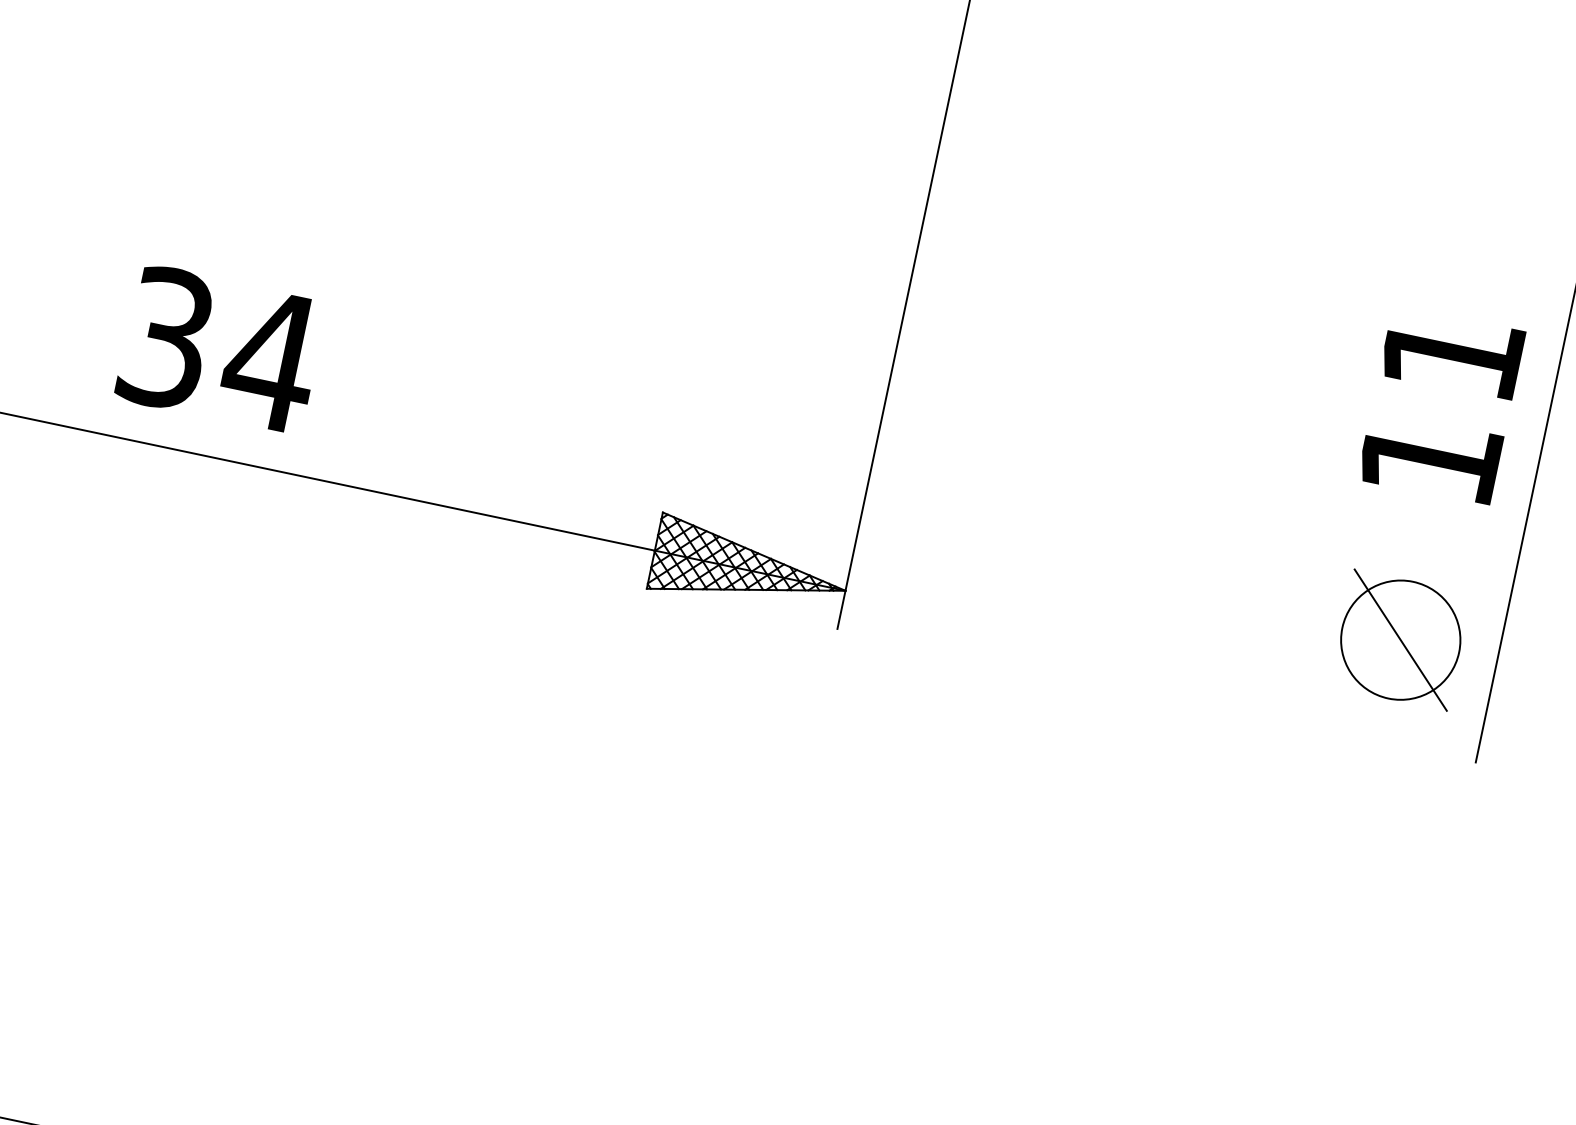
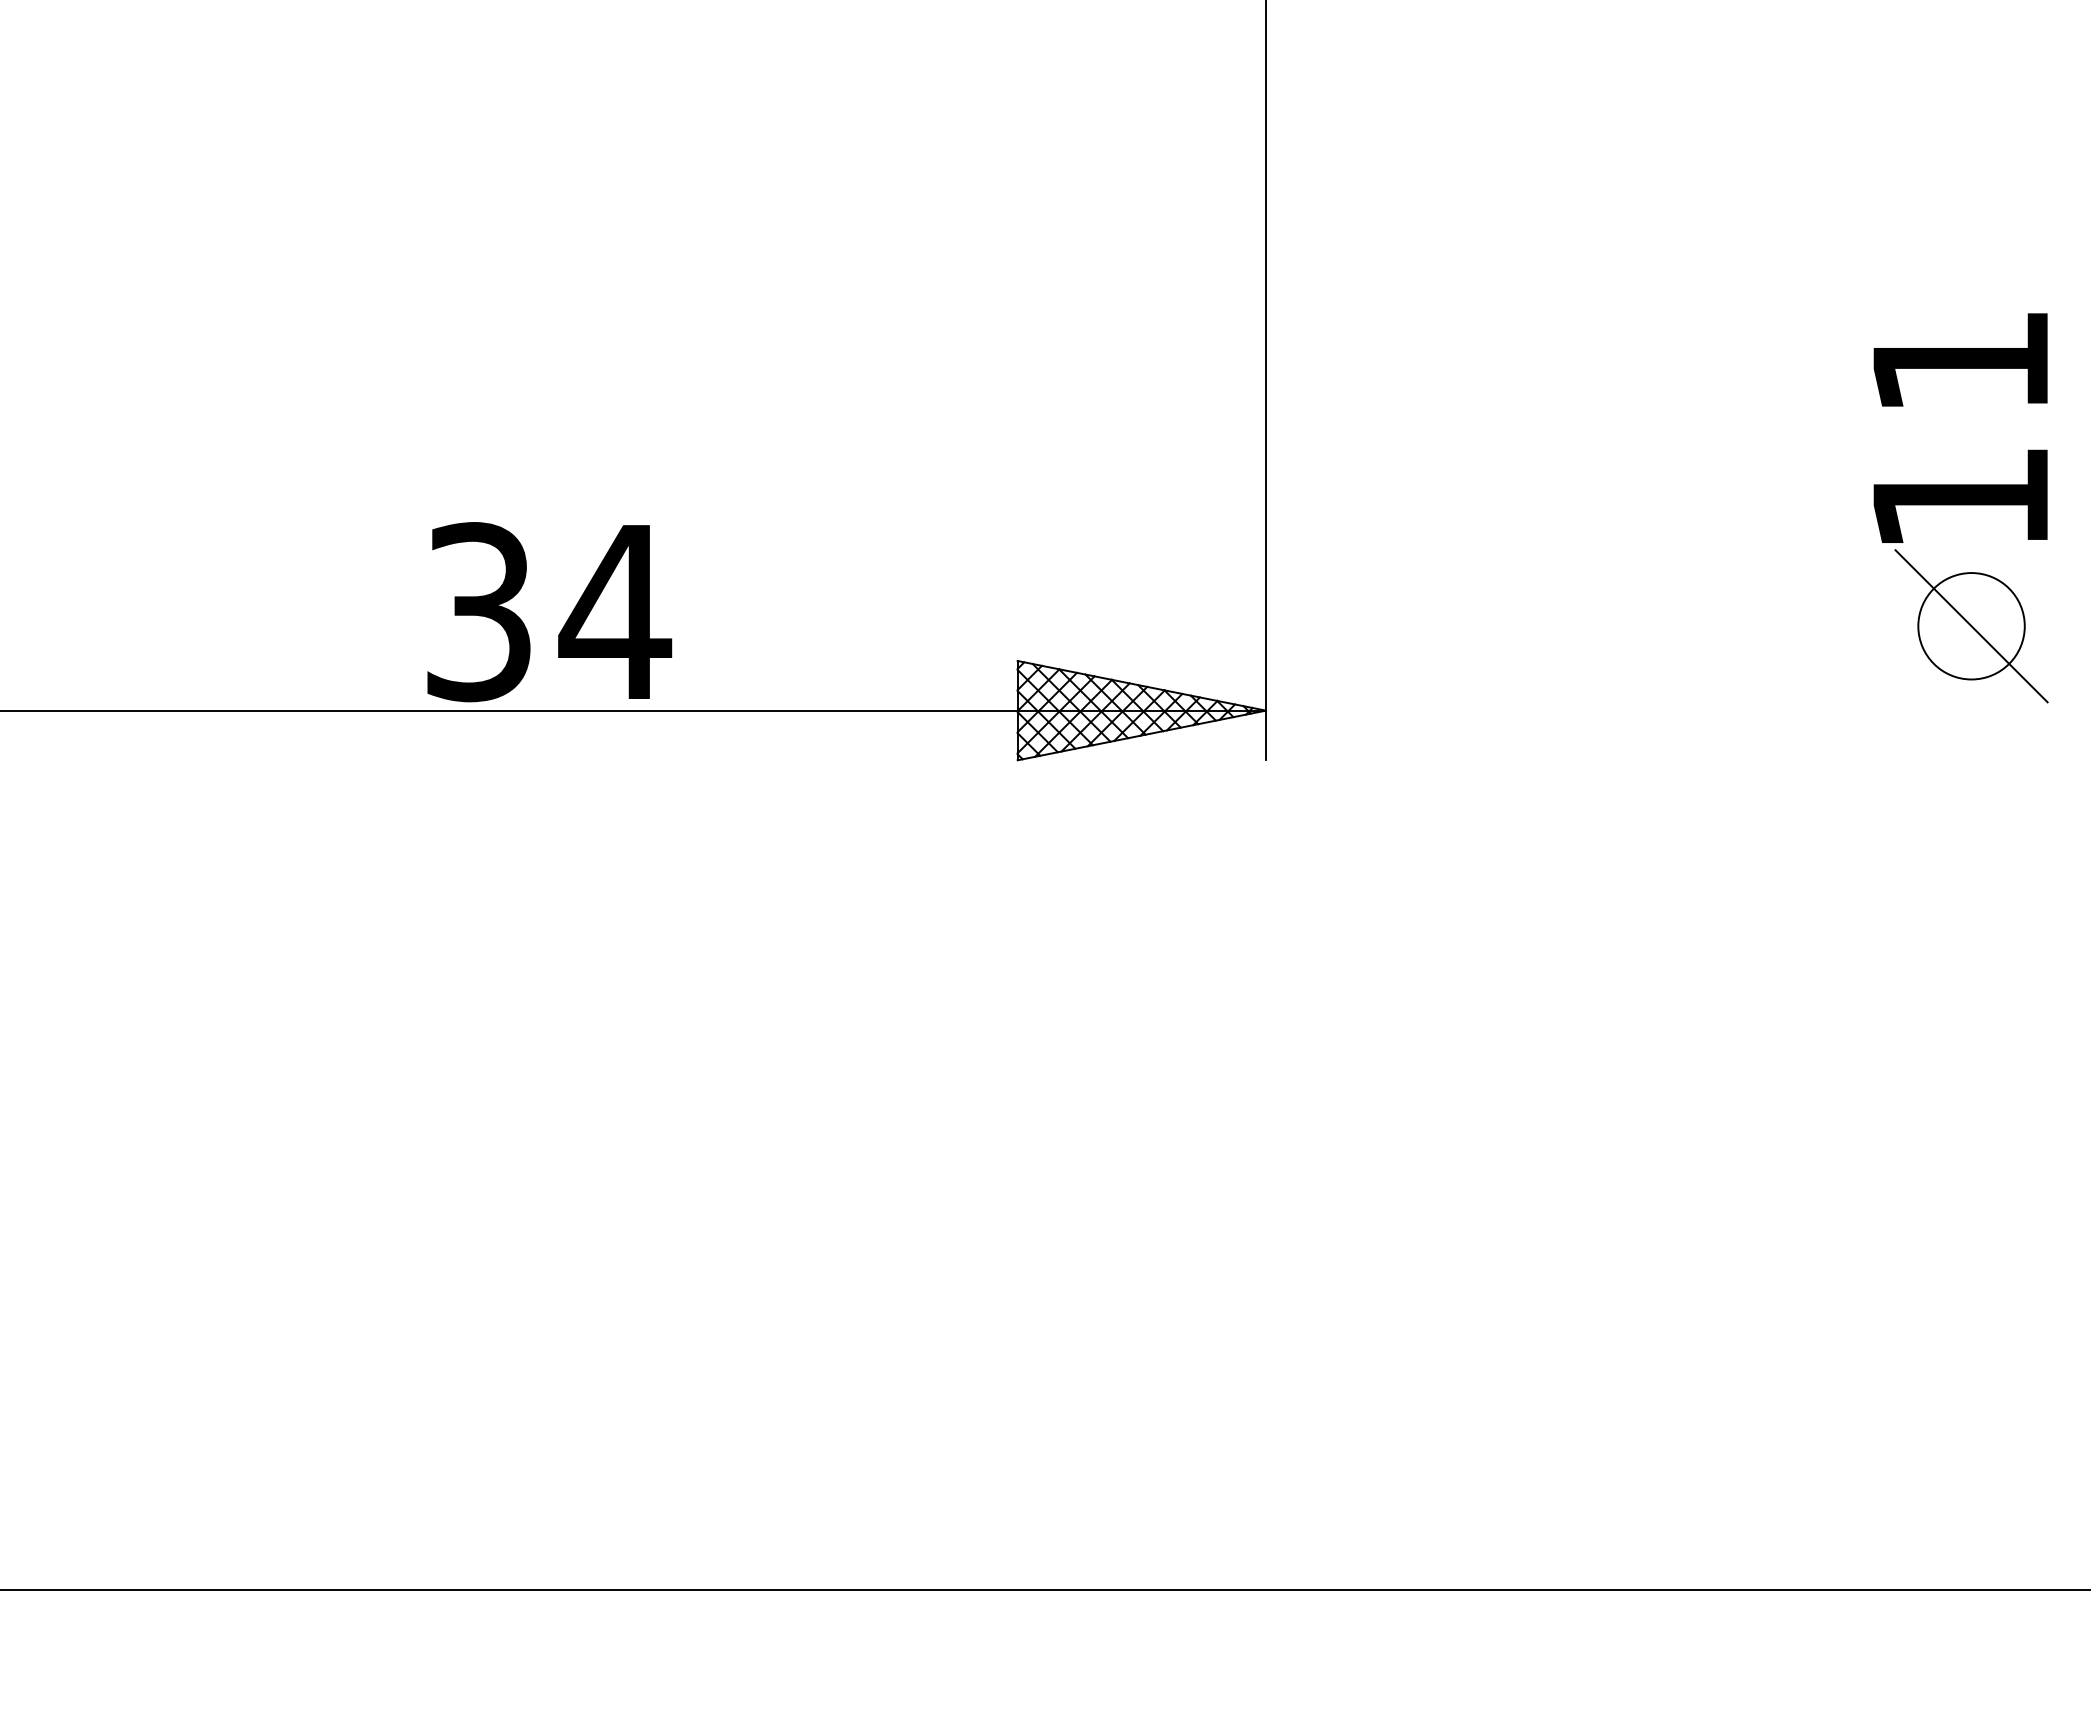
text: (220, 350) -> (549, 612), moved
text: (1441, 405) -> (1960, 427), moved
circle: (1400, 640) -> (1971, 626), size x0.7

